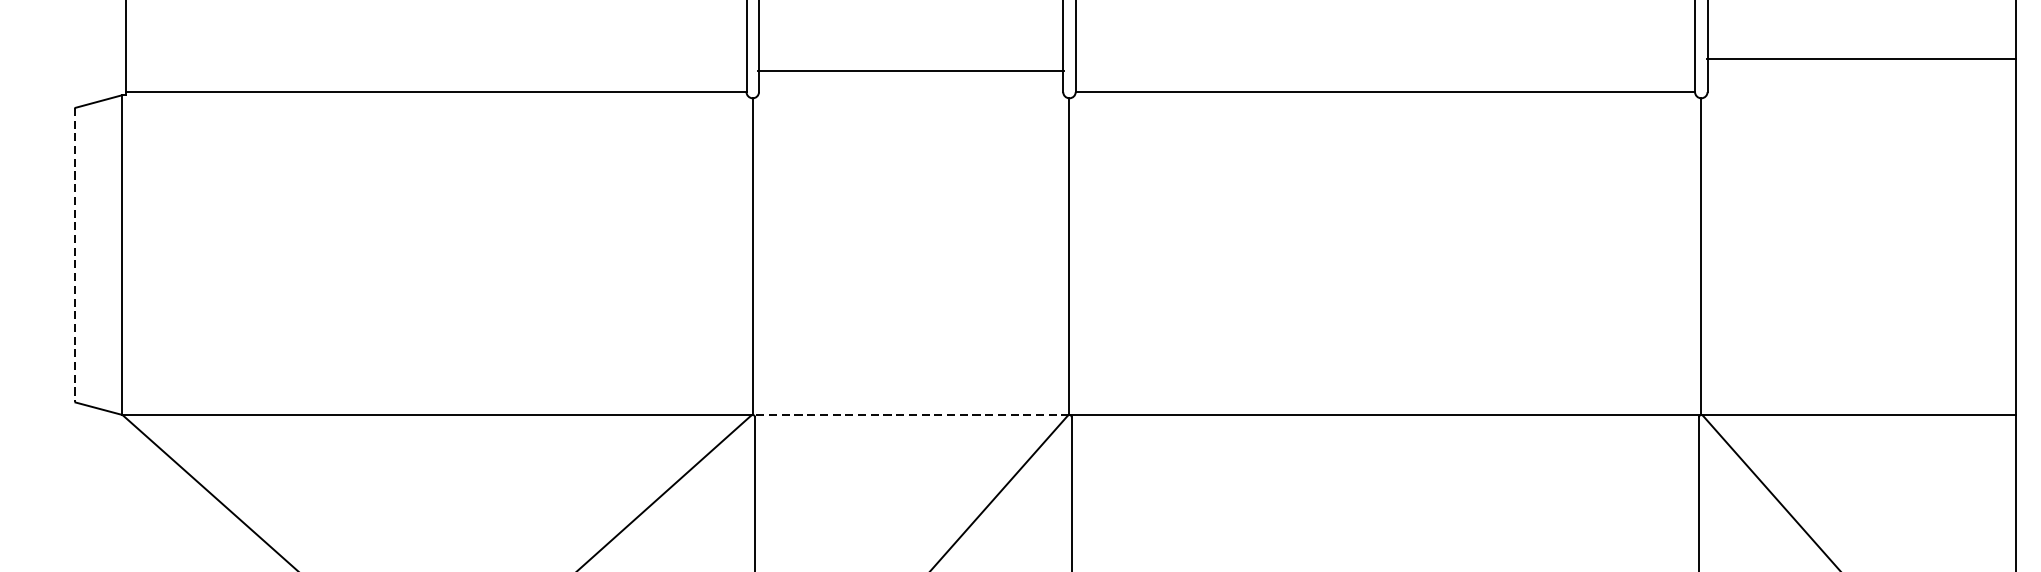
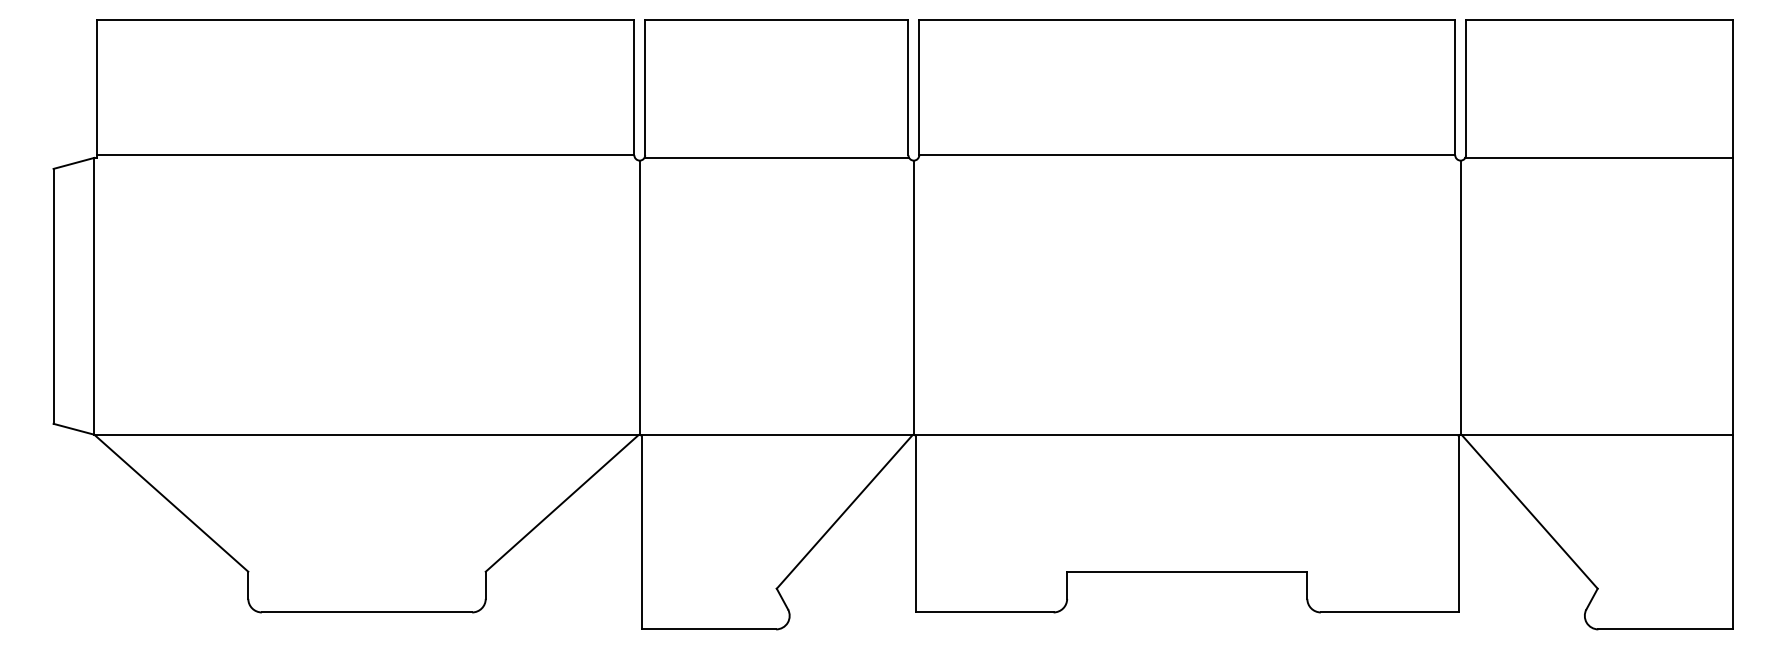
line: (1861, 58) -> (1599, 157), moved
line: (910, 70) -> (776, 157), moved
line: (75, 255) -> (53, 296), dashed -> solid
line: (910, 414) -> (776, 434), dashed -> solid

